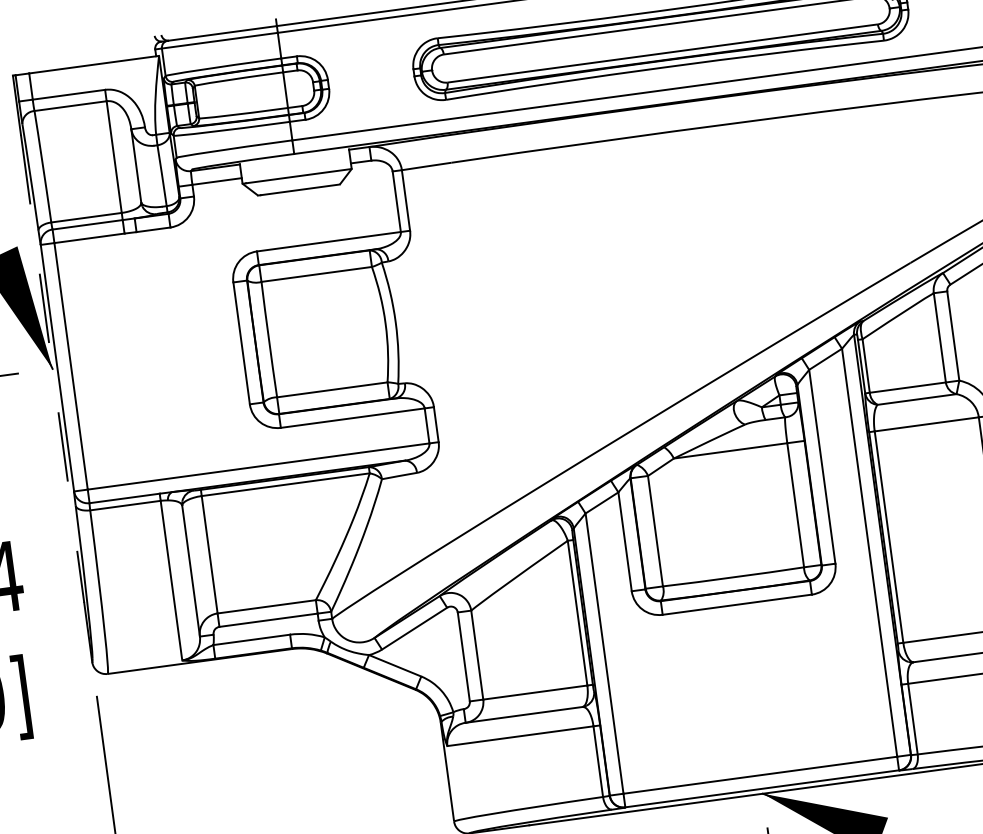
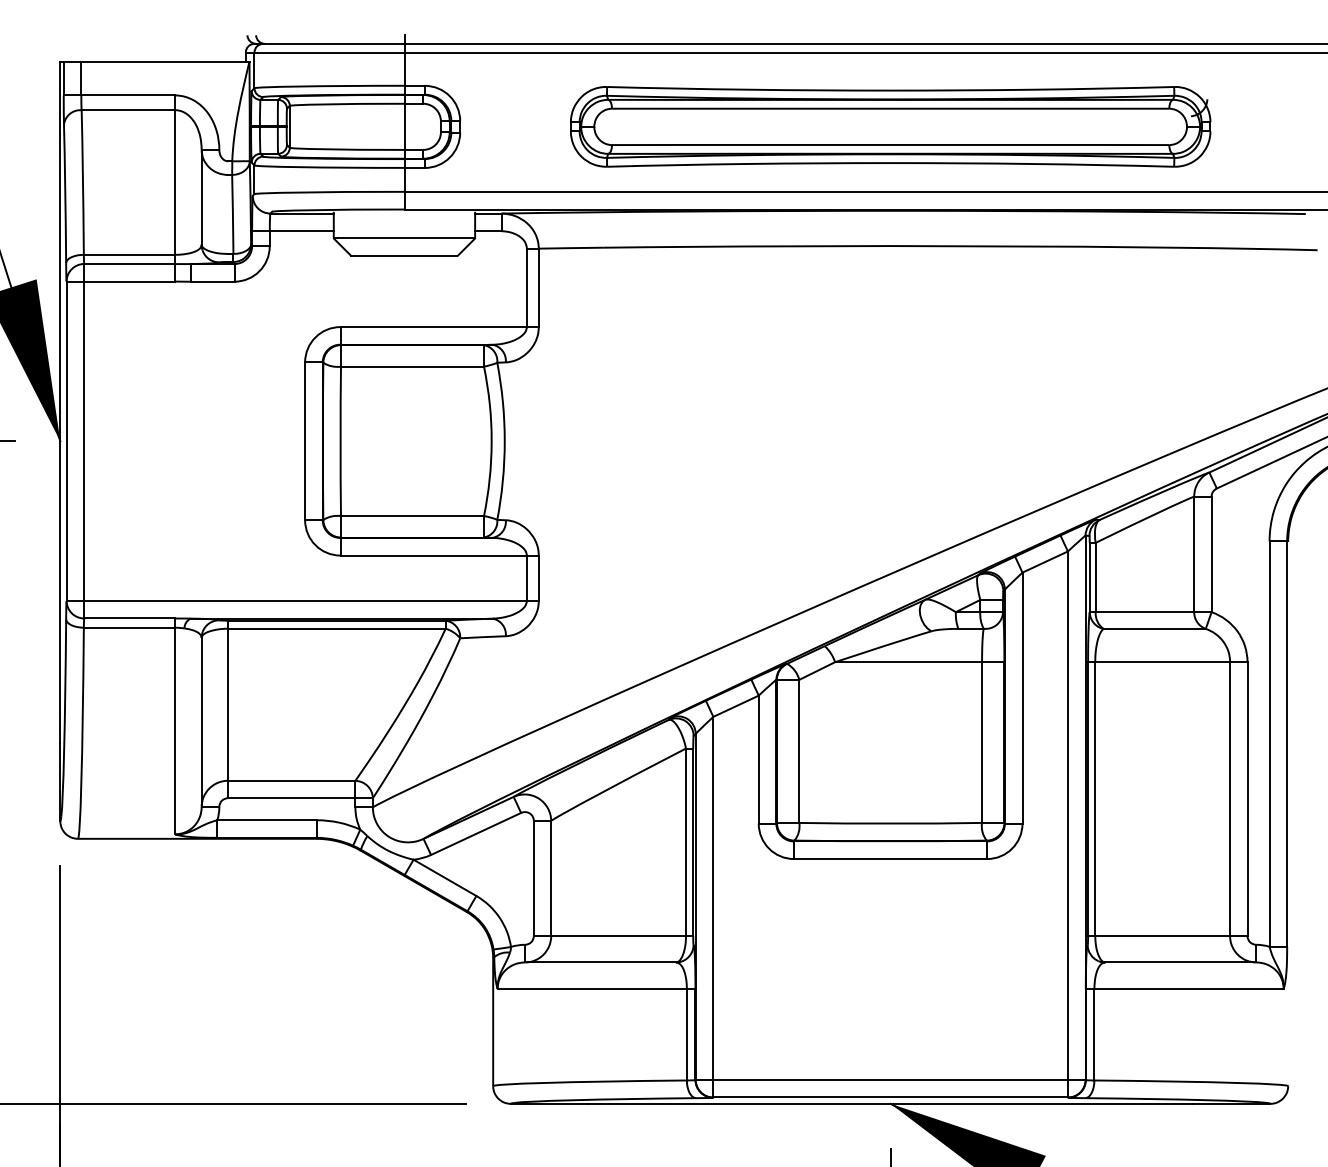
line: (52, 369) -> (60, 441), dashed -> solid

